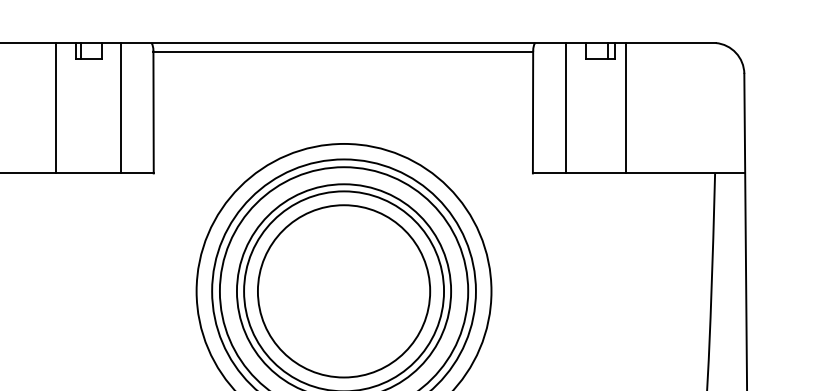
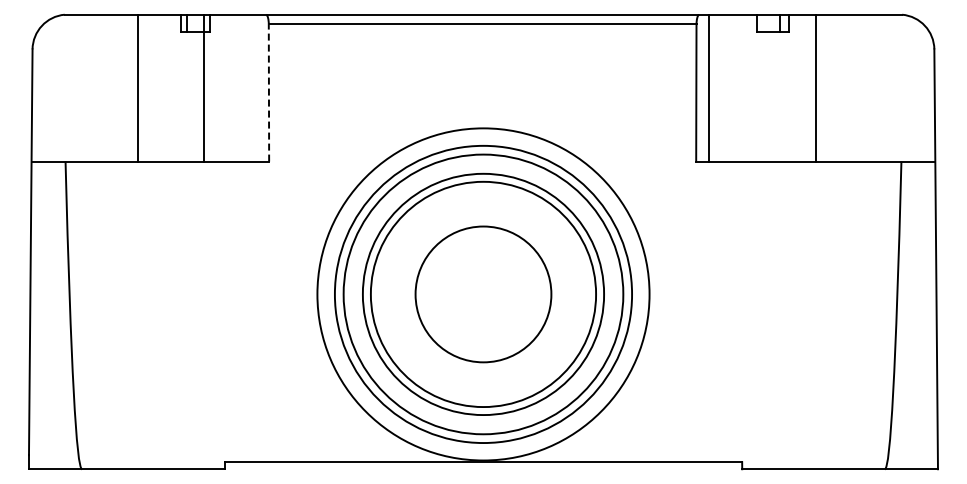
line: (56, 107) -> (138, 87), moved
line: (120, 107) -> (203, 87), moved
line: (566, 107) -> (708, 87), moved
line: (626, 107) -> (816, 87), moved
line: (153, 112) -> (268, 92), solid -> dashed
circle: (344, 291) -> (483, 294), size x0.7

